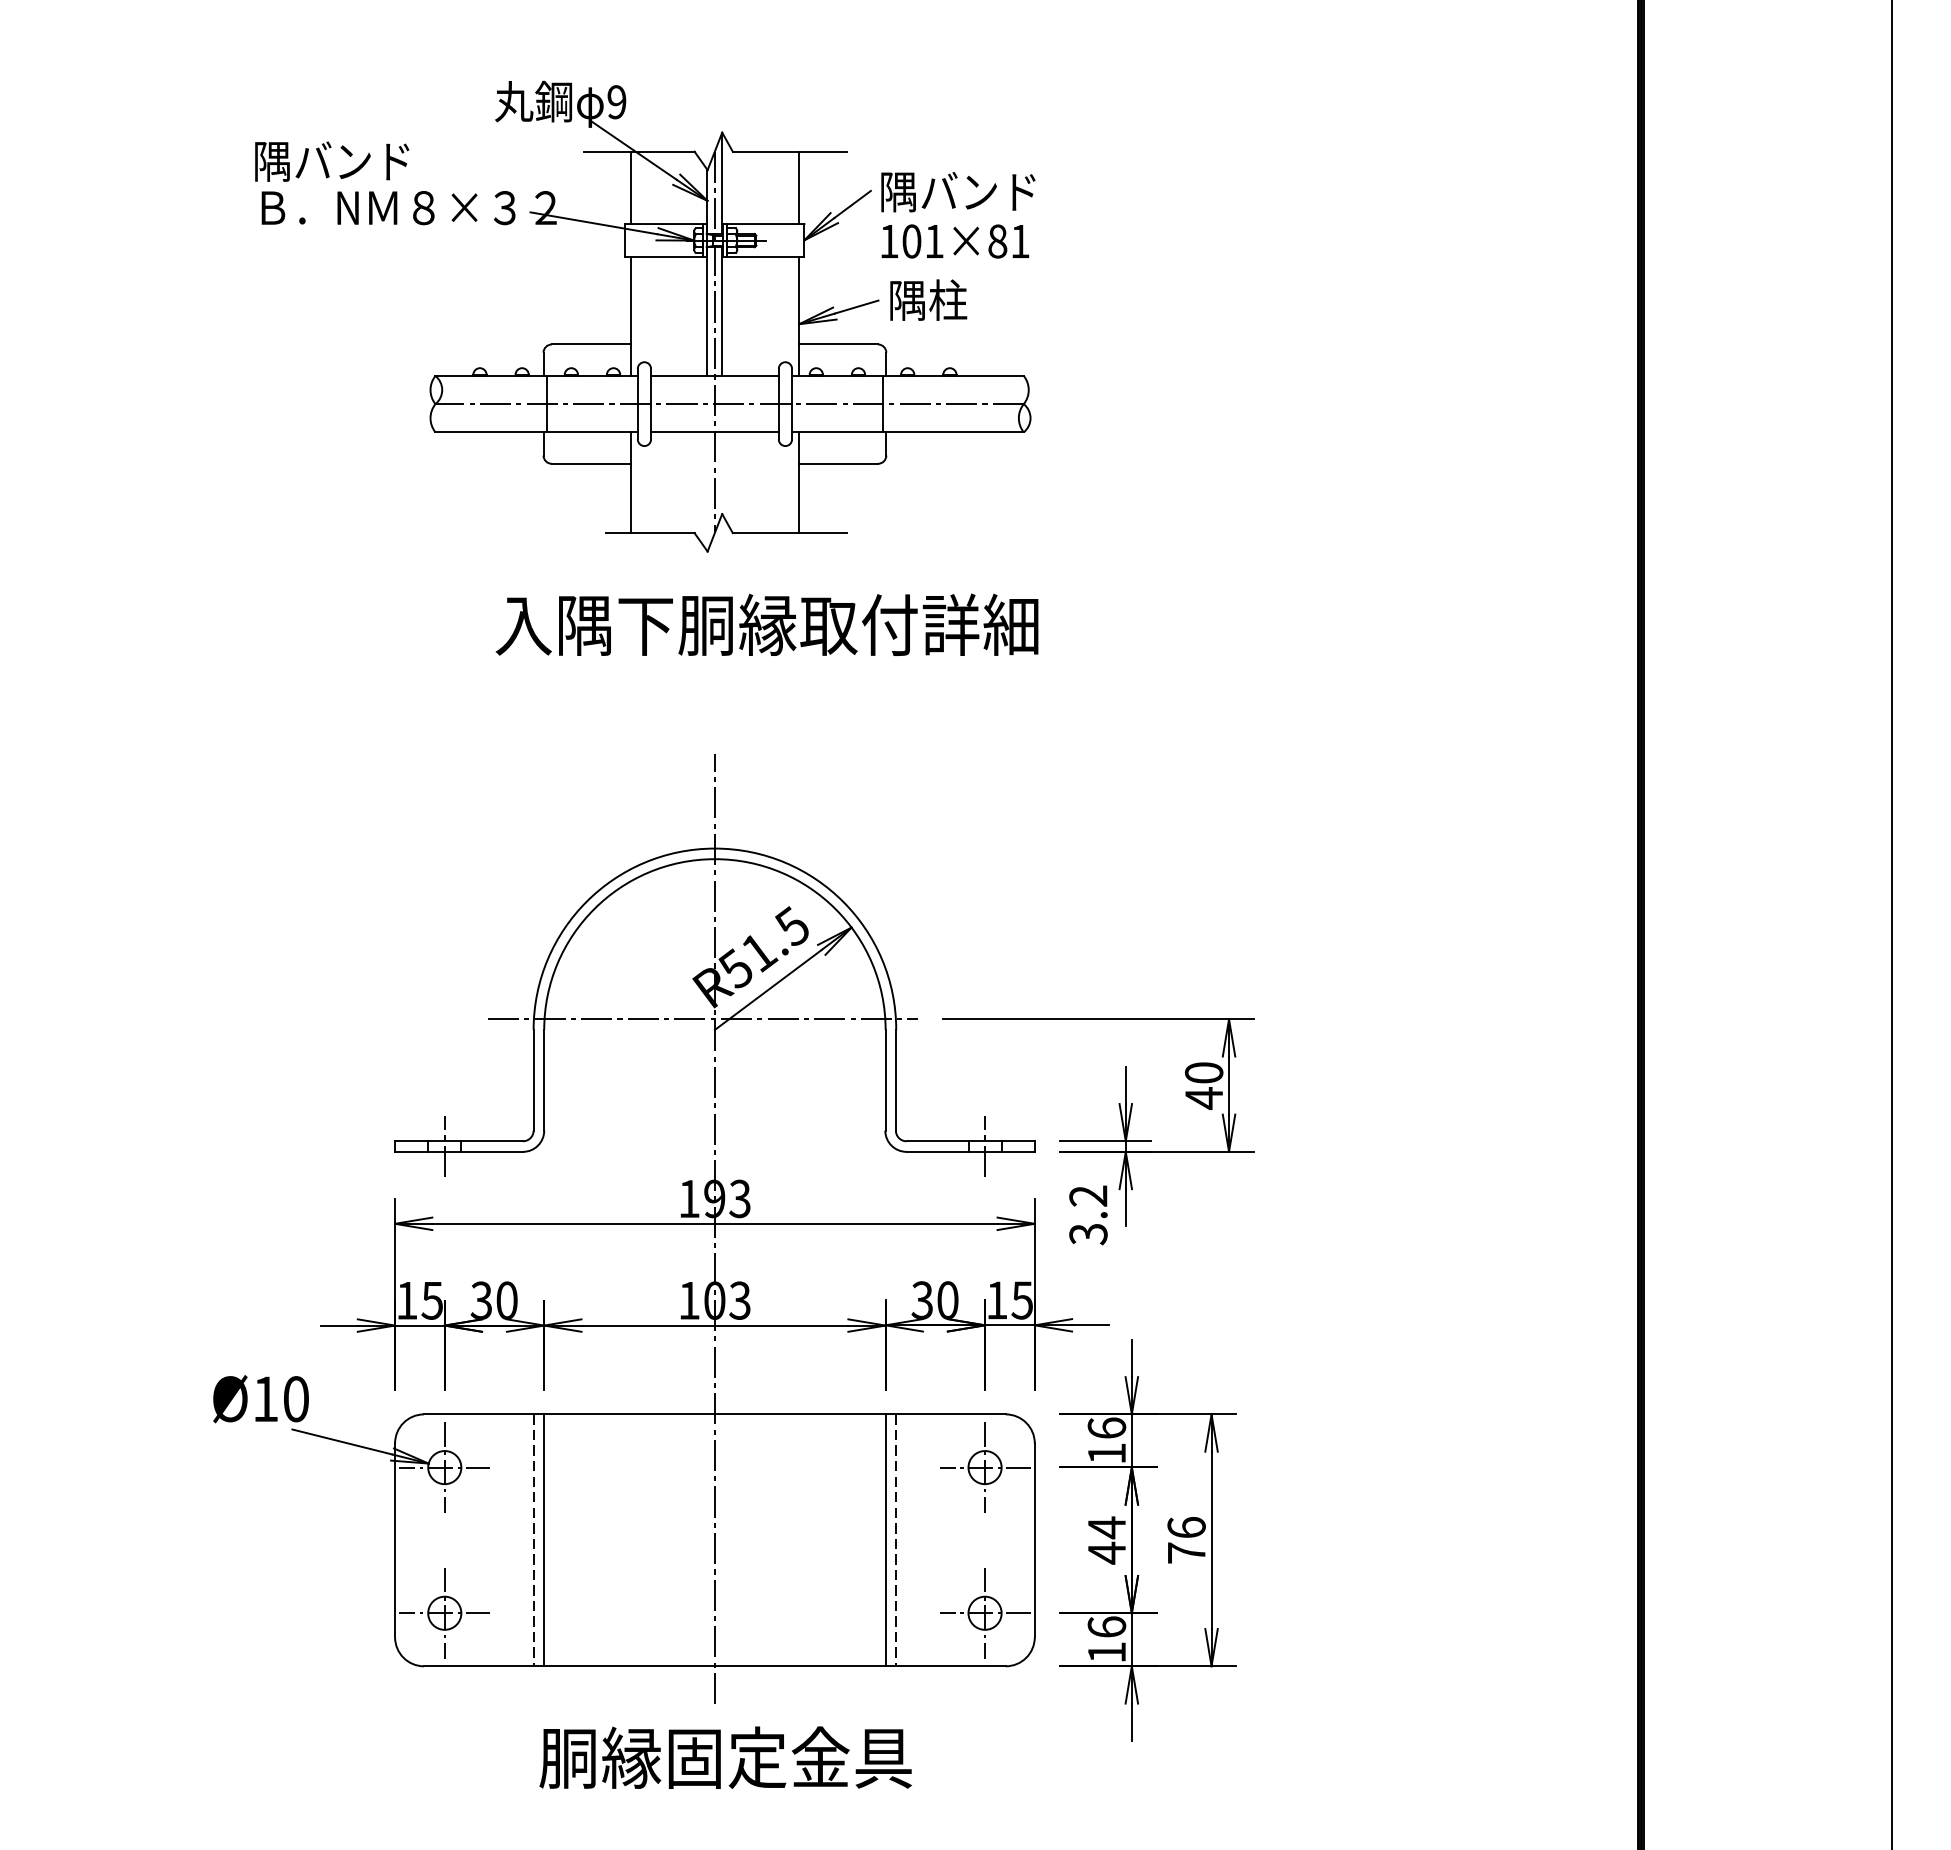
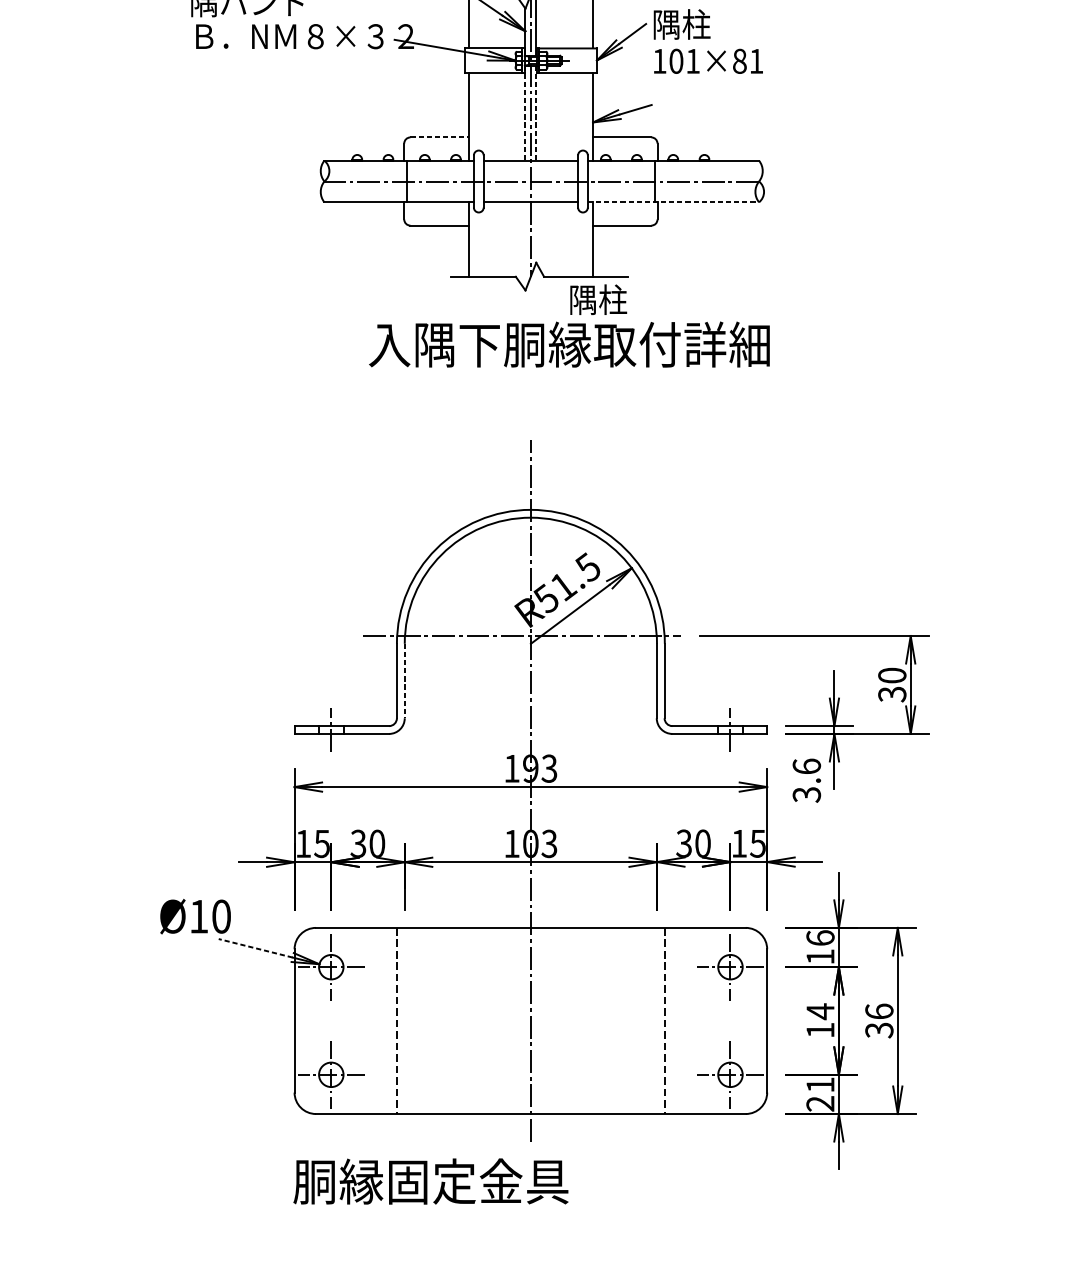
text: (977, 191) -> (724, 24), 隅バンド -> 隅柱
text: (928, 299) -> (598, 299), moved
line: (707, 312) -> (525, 113), solid -> dashed
line: (722, 312) -> (536, 113), solid -> dashed
line: (591, 344) -> (439, 137), solid -> dashed
line: (907, 432) -> (673, 202), solid -> dashed
line: (544, 1080) -> (404, 681), solid -> dashed
text: (1204, 1098) -> (892, 694), 40 -> 30
text: (1088, 1195) -> (806, 766), 3.2 -> 3.6
line: (342, 1442) -> (255, 948), solid -> dashed
line: (544, 1540) -> (404, 1021), removed
line: (885, 1540) -> (656, 1021), removed
text: (1106, 1552) -> (820, 1029), 44 -> 14
text: (1186, 1553) -> (879, 1030), 76 -> 36
text: (1106, 1639) -> (820, 1094), 16 -> 21
text: (725, 1757) -> (430, 1181), moved

